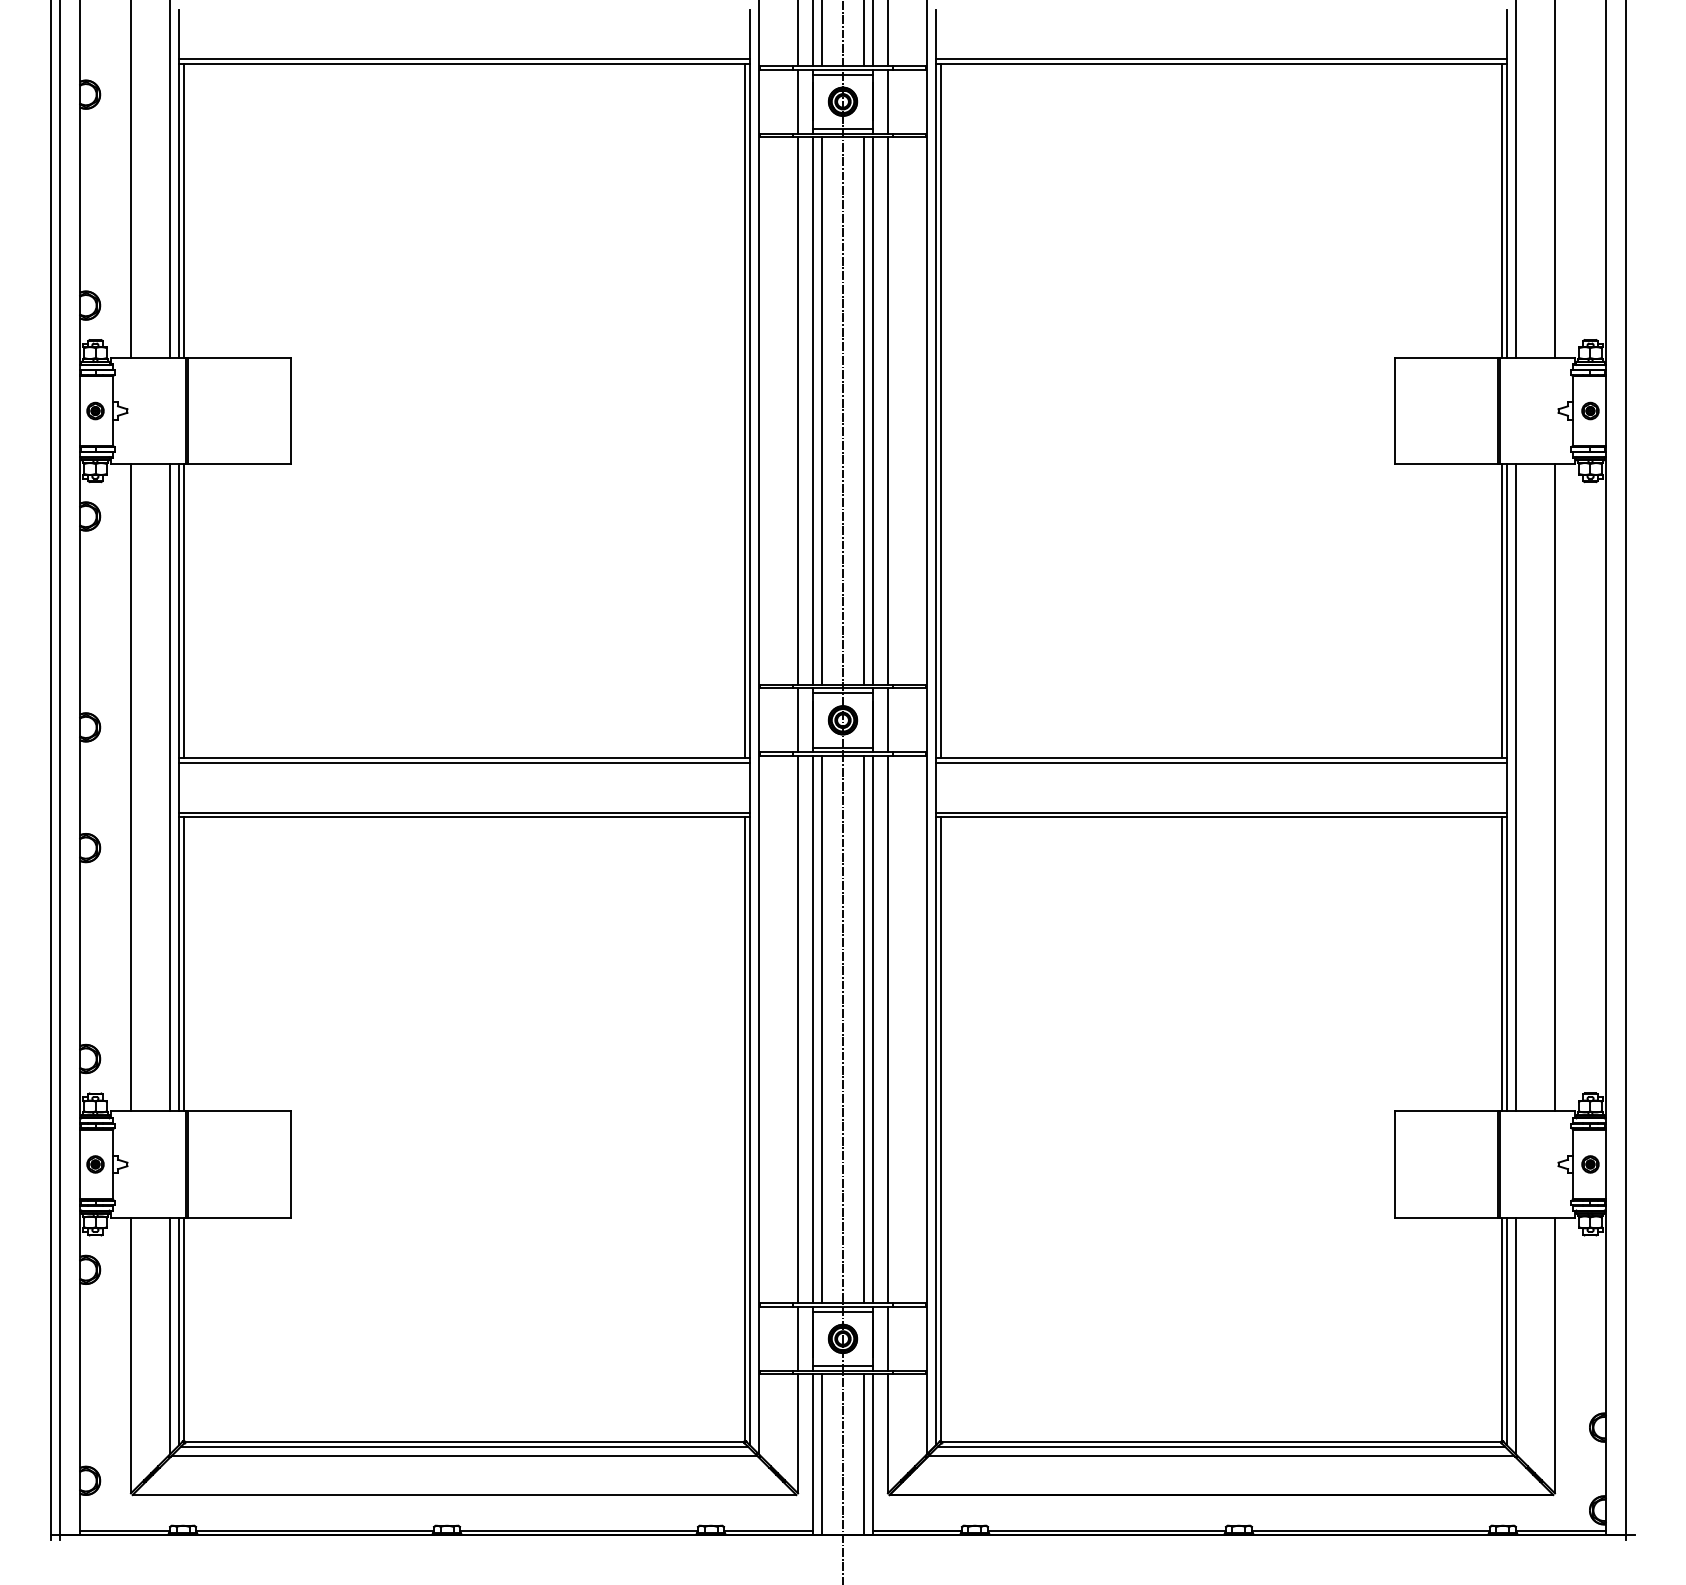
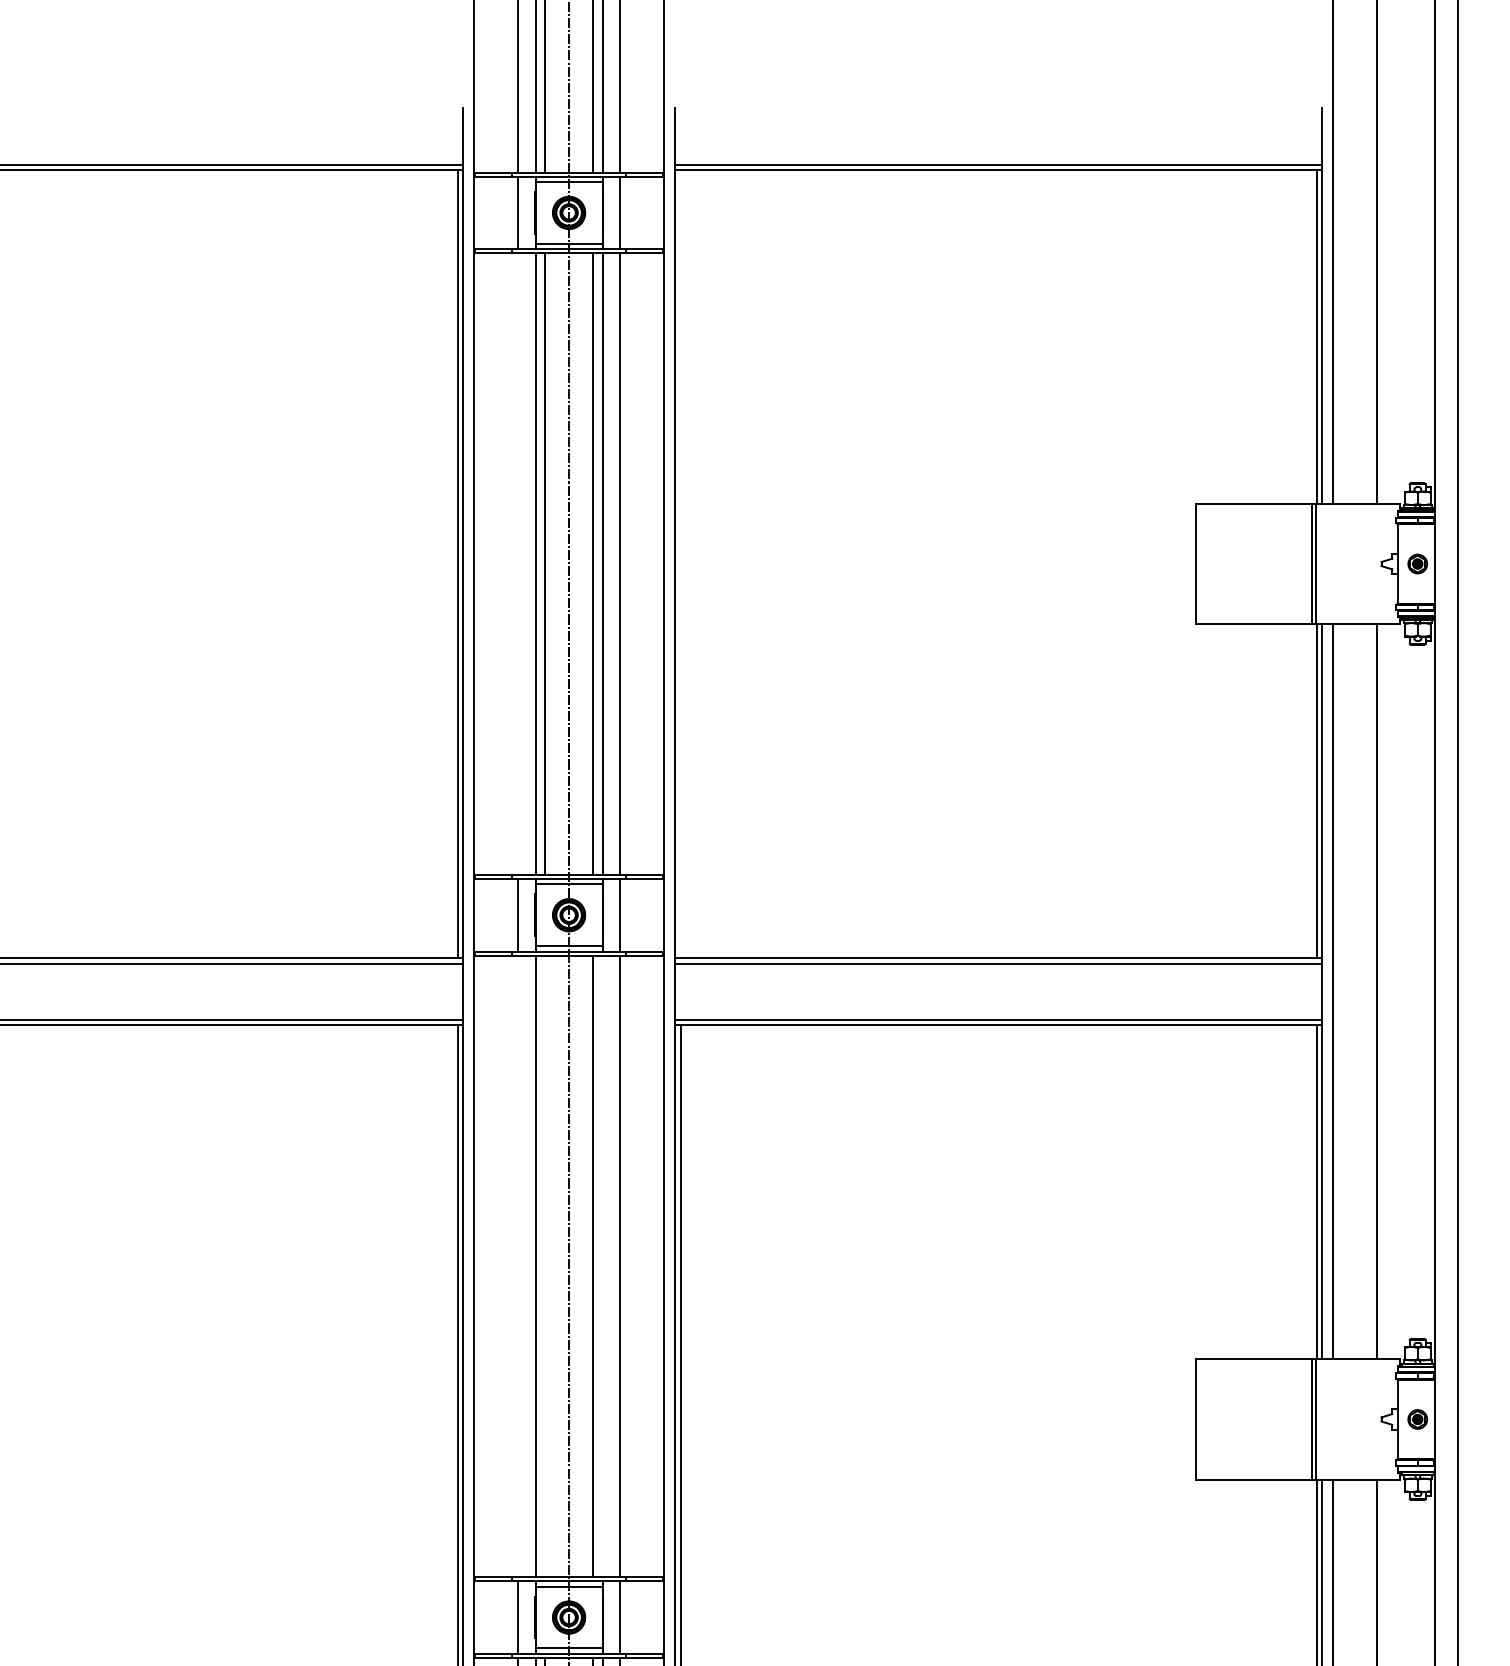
line: (798, 410) -> (518, 563), removed
line: (941, 410) -> (680, 563), removed
line: (798, 1029) -> (518, 1266), removed
line: (821, 1029) -> (544, 1266), removed
line: (872, 1029) -> (602, 1266), removed

